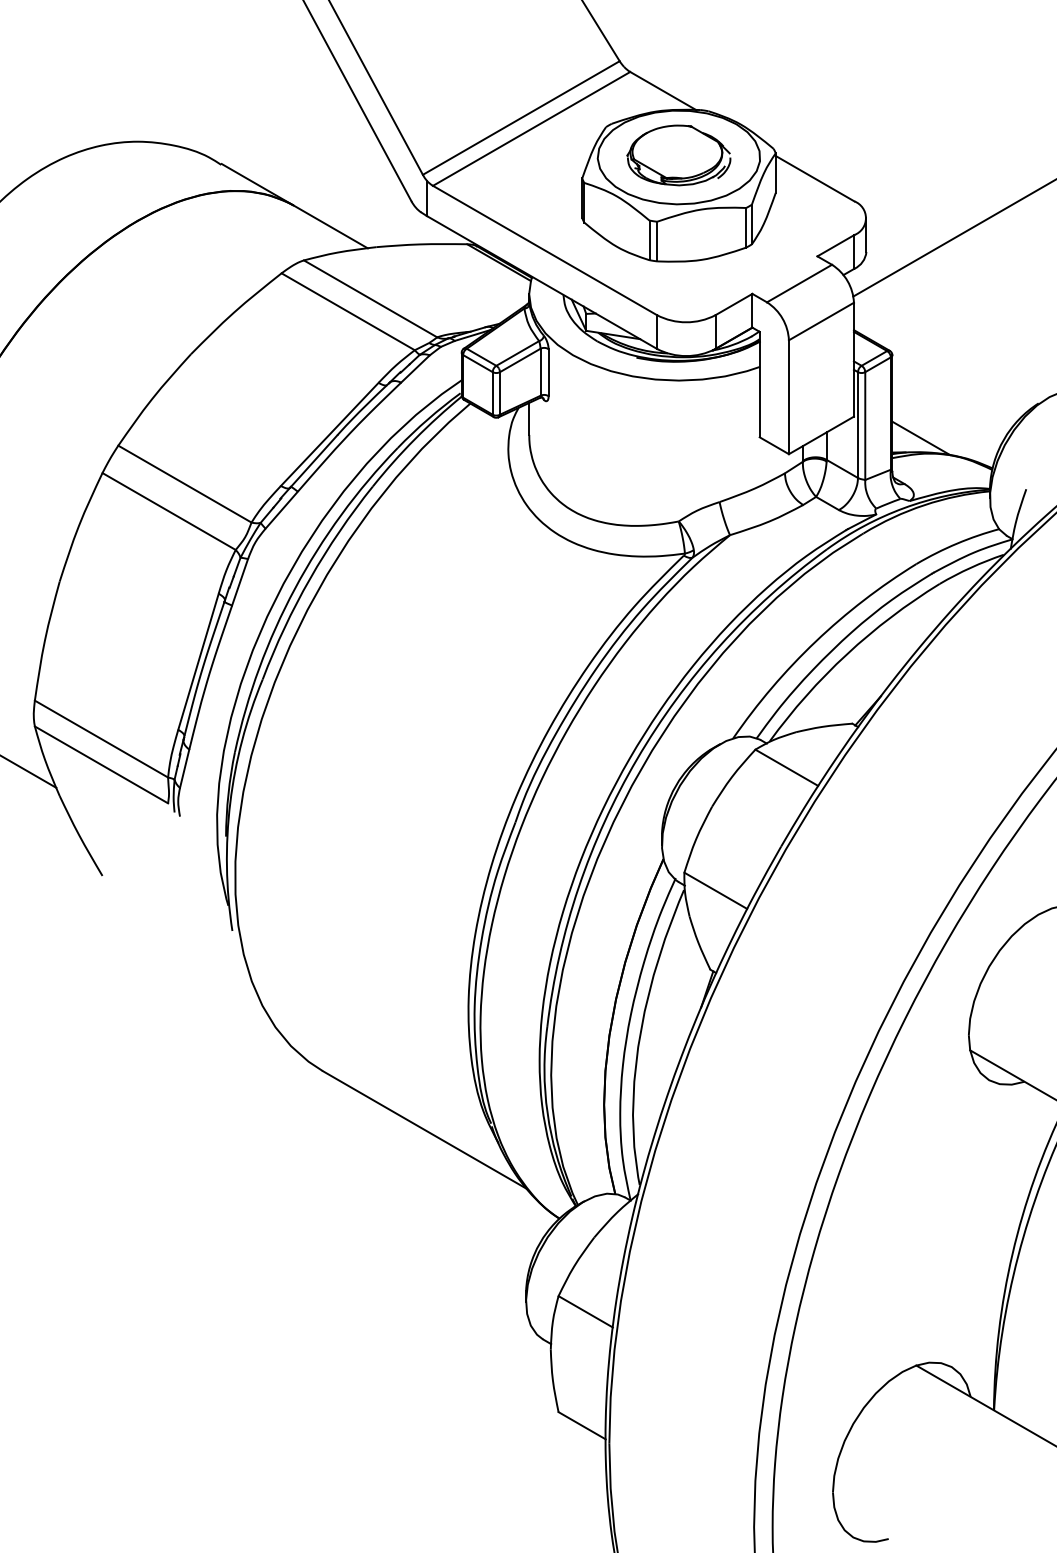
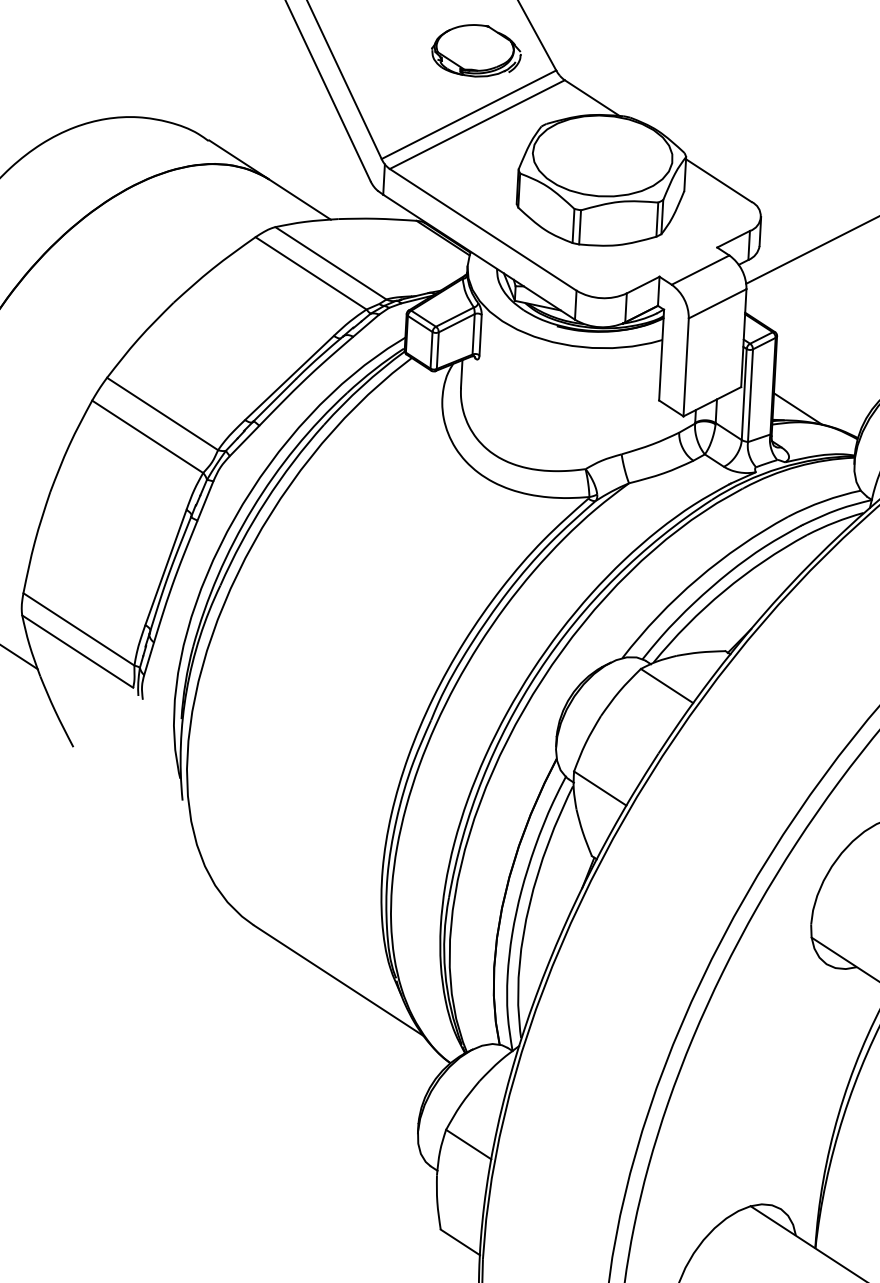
part: (678, 155) -> (476, 50), moved

